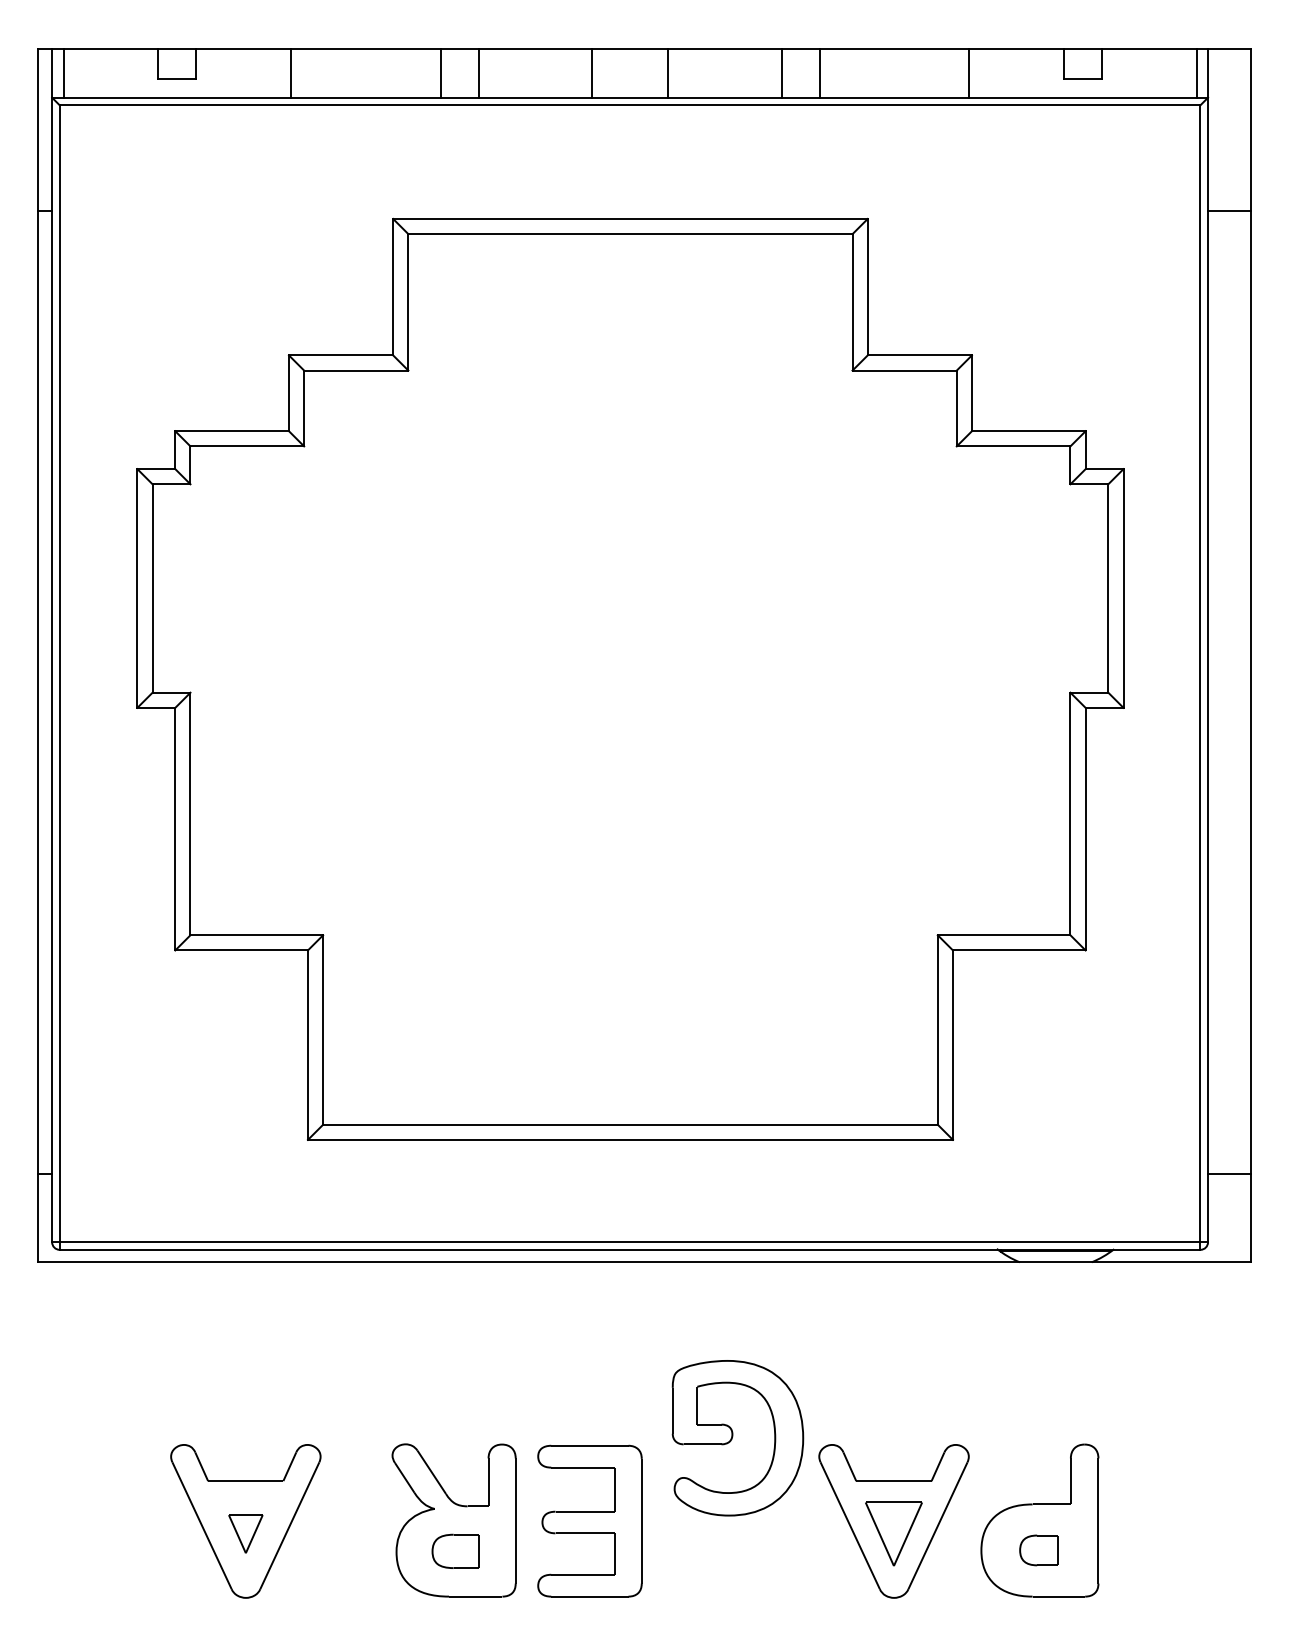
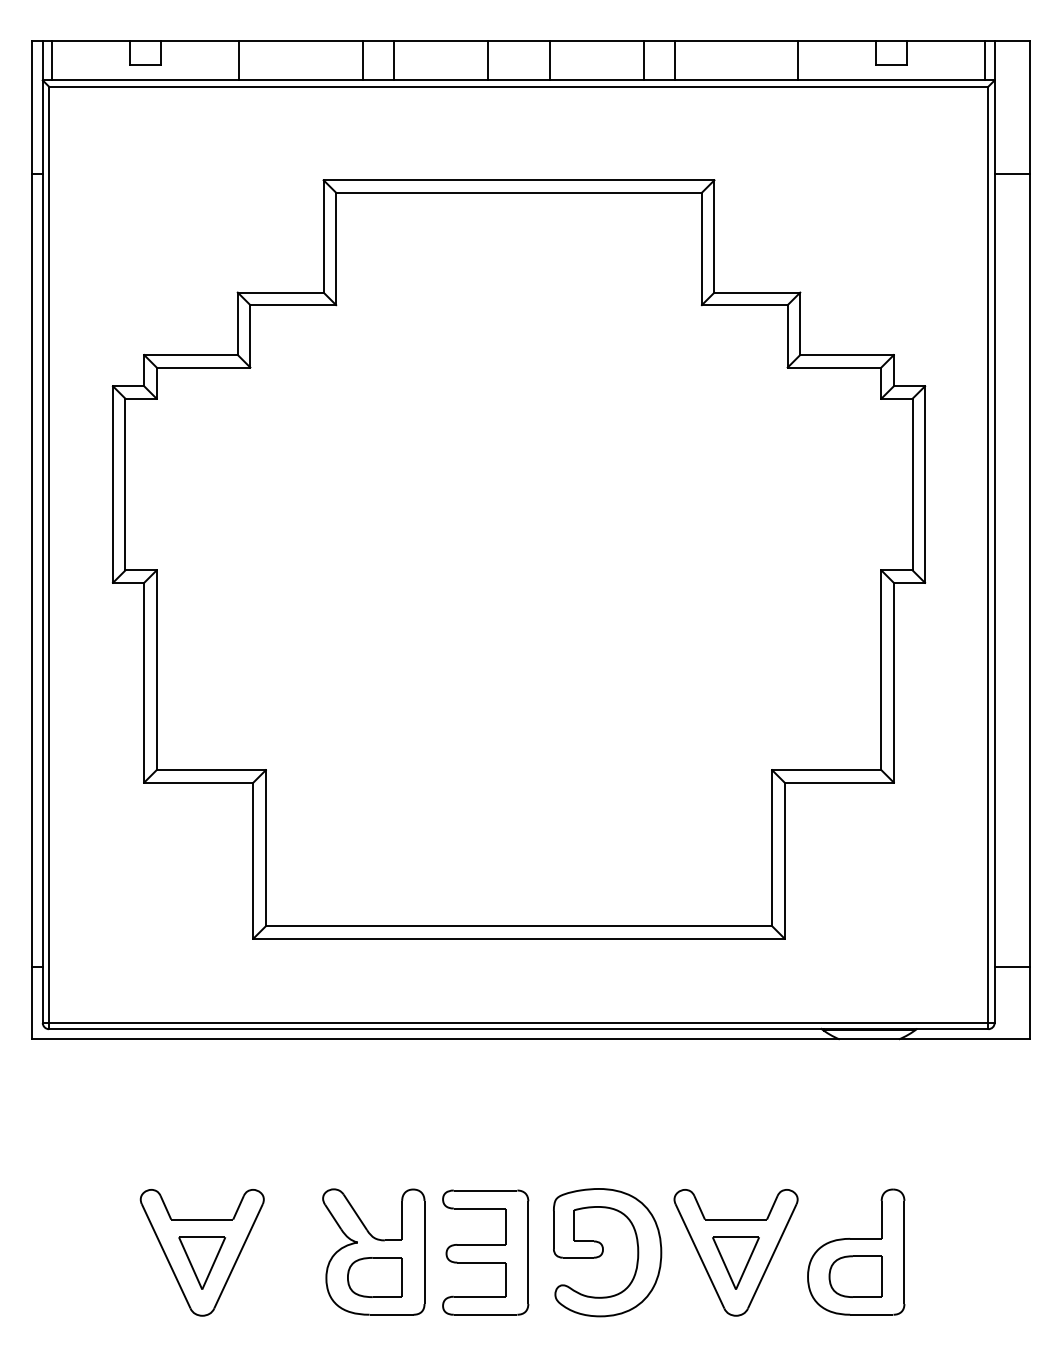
part: (737, 1438) -> (607, 1252), moved
part: (245, 1533) -> (202, 1262), size x1.67
part: (1038, 1550) -> (855, 1276), size x1.67
part: (455, 1551) -> (374, 1277), size x1.43

